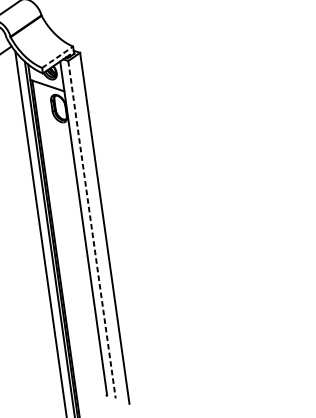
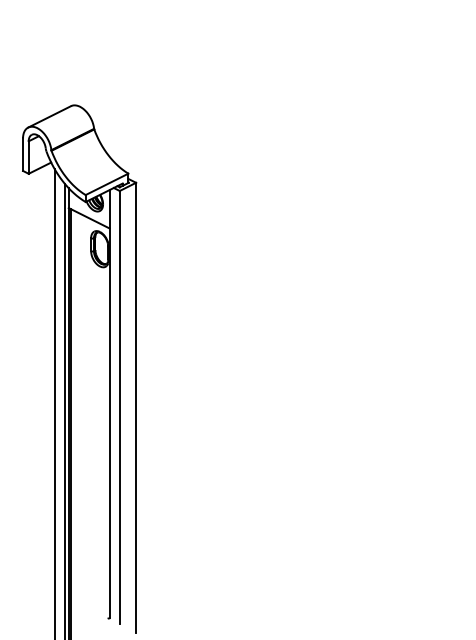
line: (58, 57) -> (107, 184), dashed -> solid
line: (91, 229) -> (119, 407), dashed -> solid

